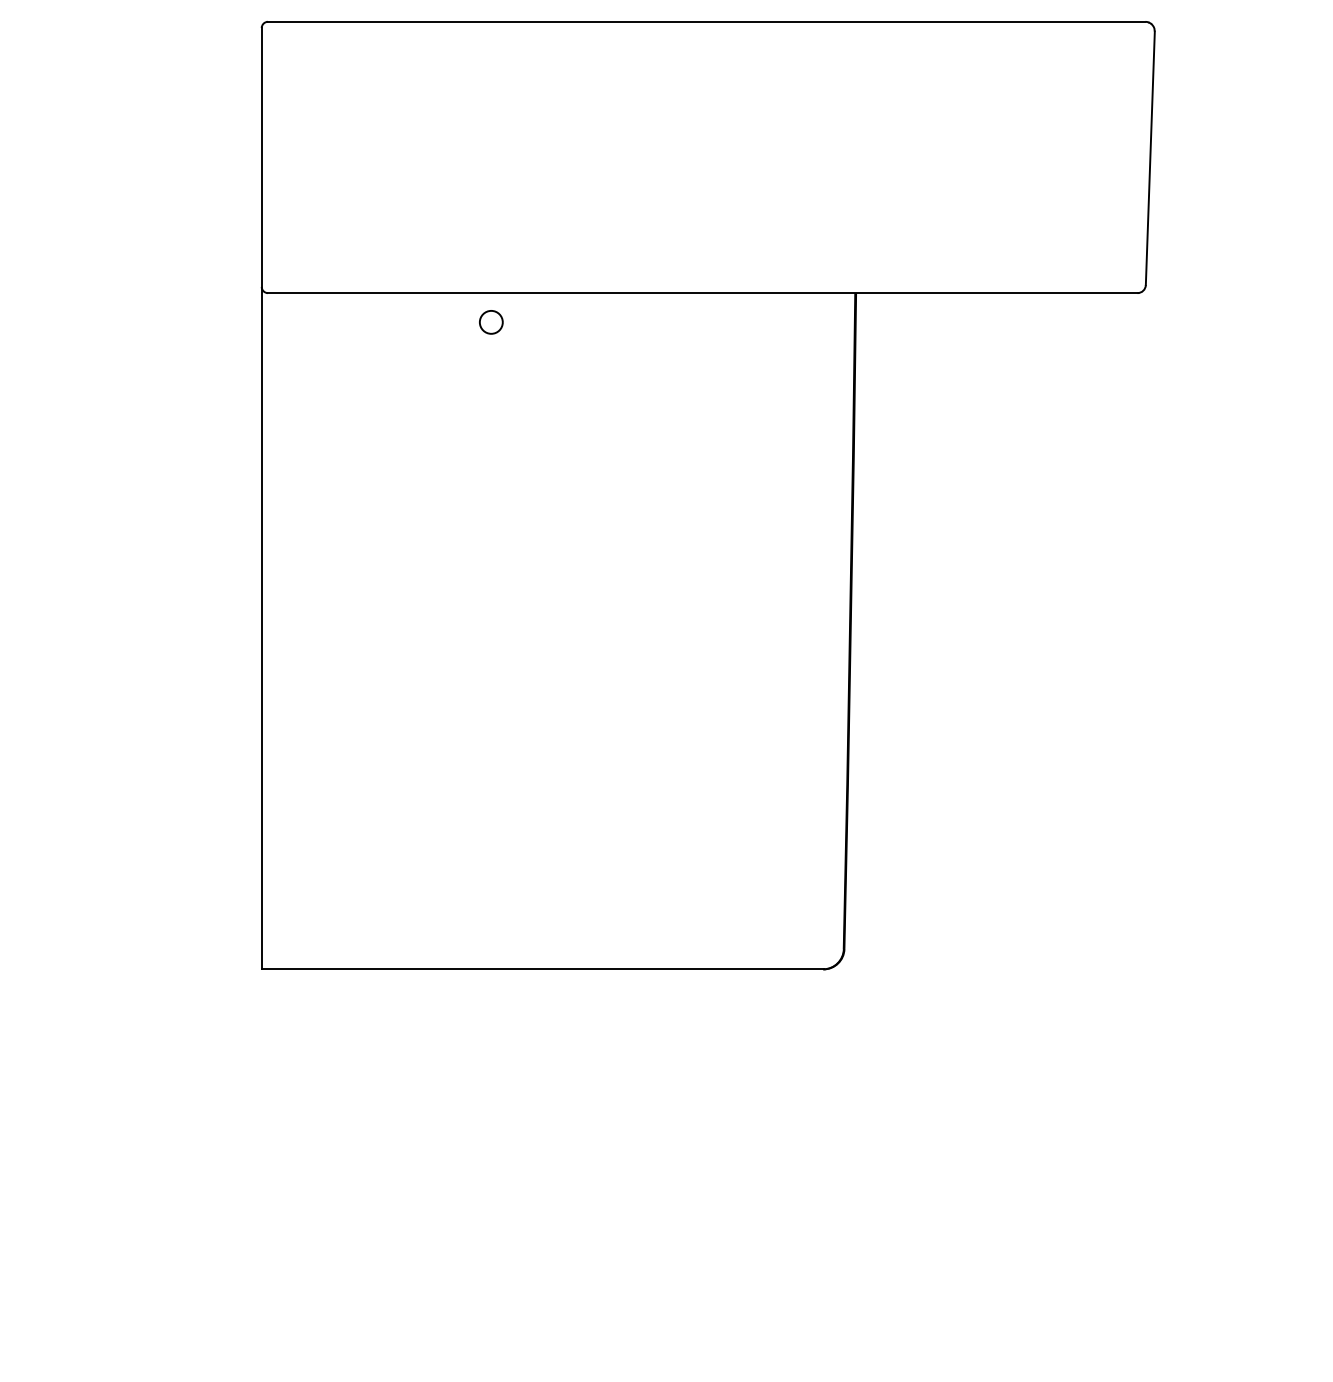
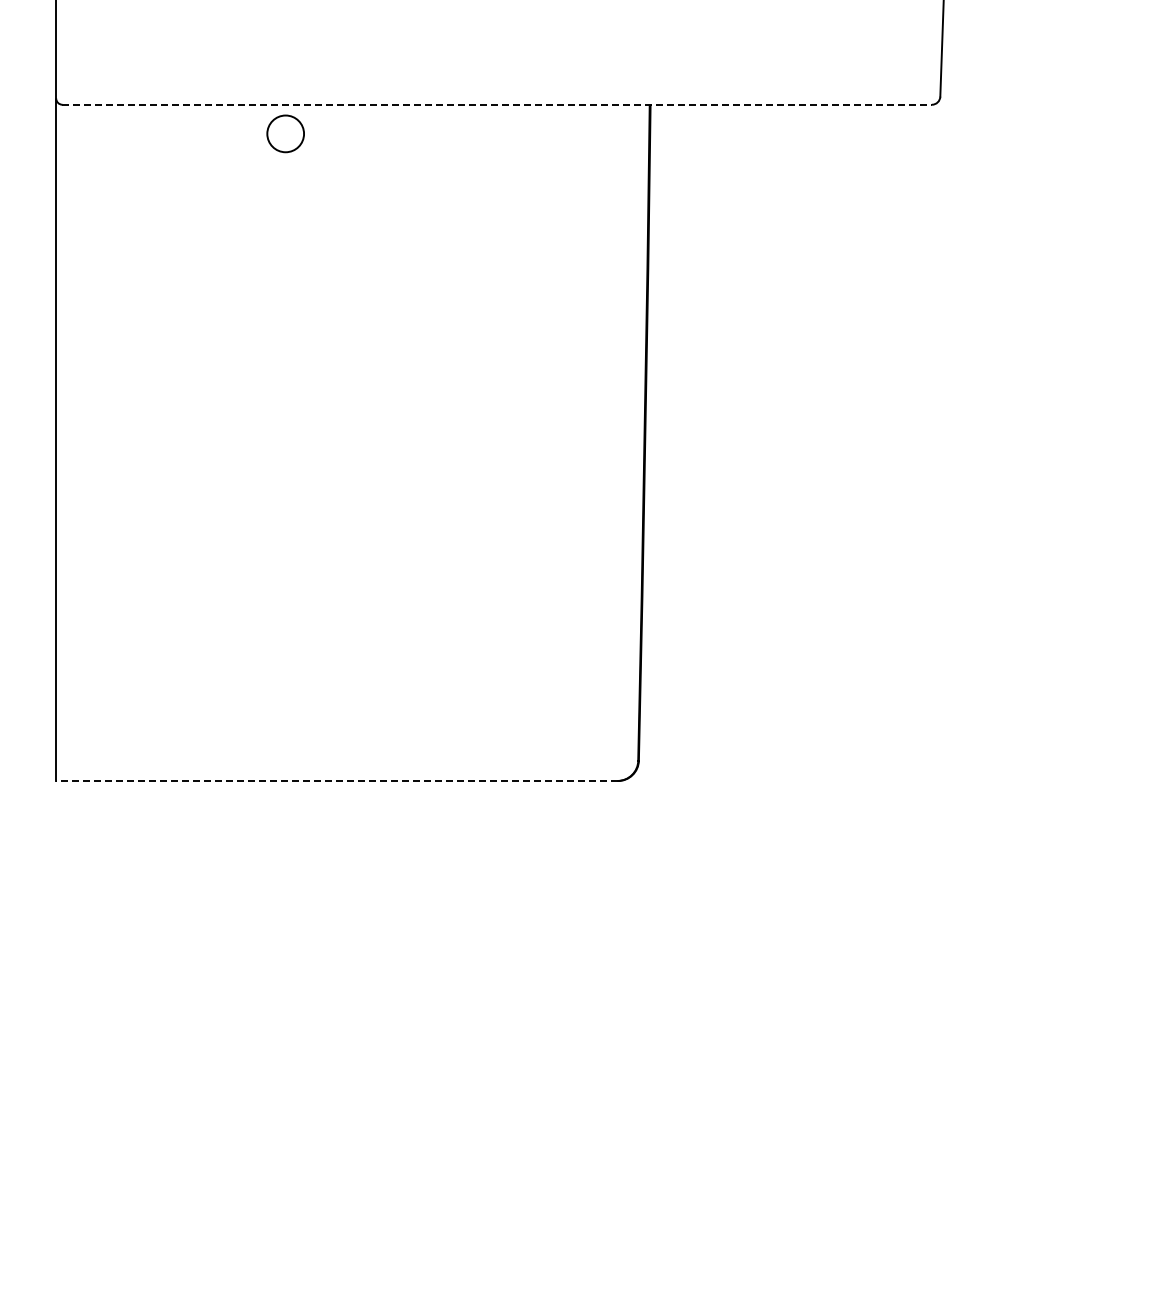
line: (702, 293) -> (496, 105), solid -> dashed
circle: (491, 322) -> (285, 134), size x1.6
line: (542, 969) -> (336, 781), solid -> dashed

